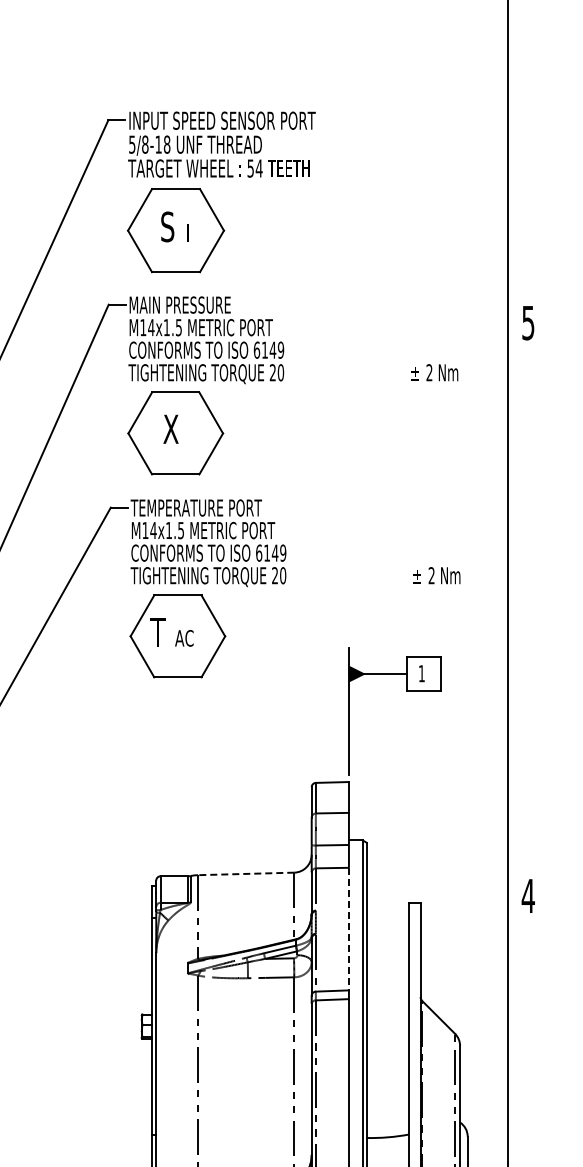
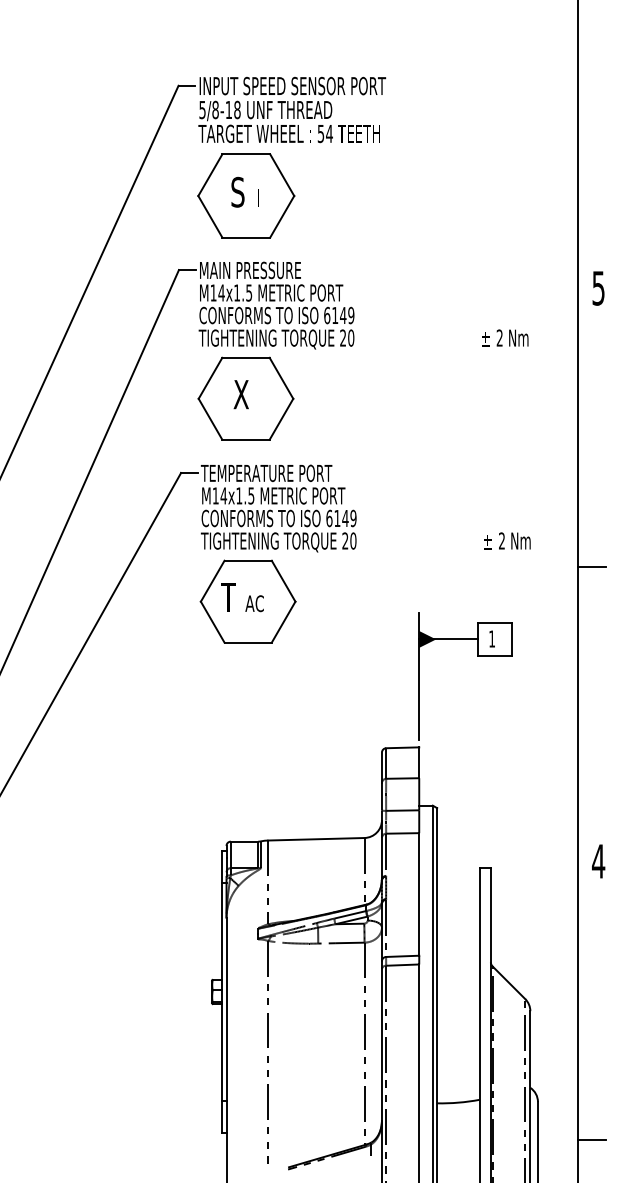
line: (521, 602) -> (591, 567), added
line: (245, 874) -> (315, 839), dashed -> solid
line: (349, 930) -> (419, 895), dashed -> solid

